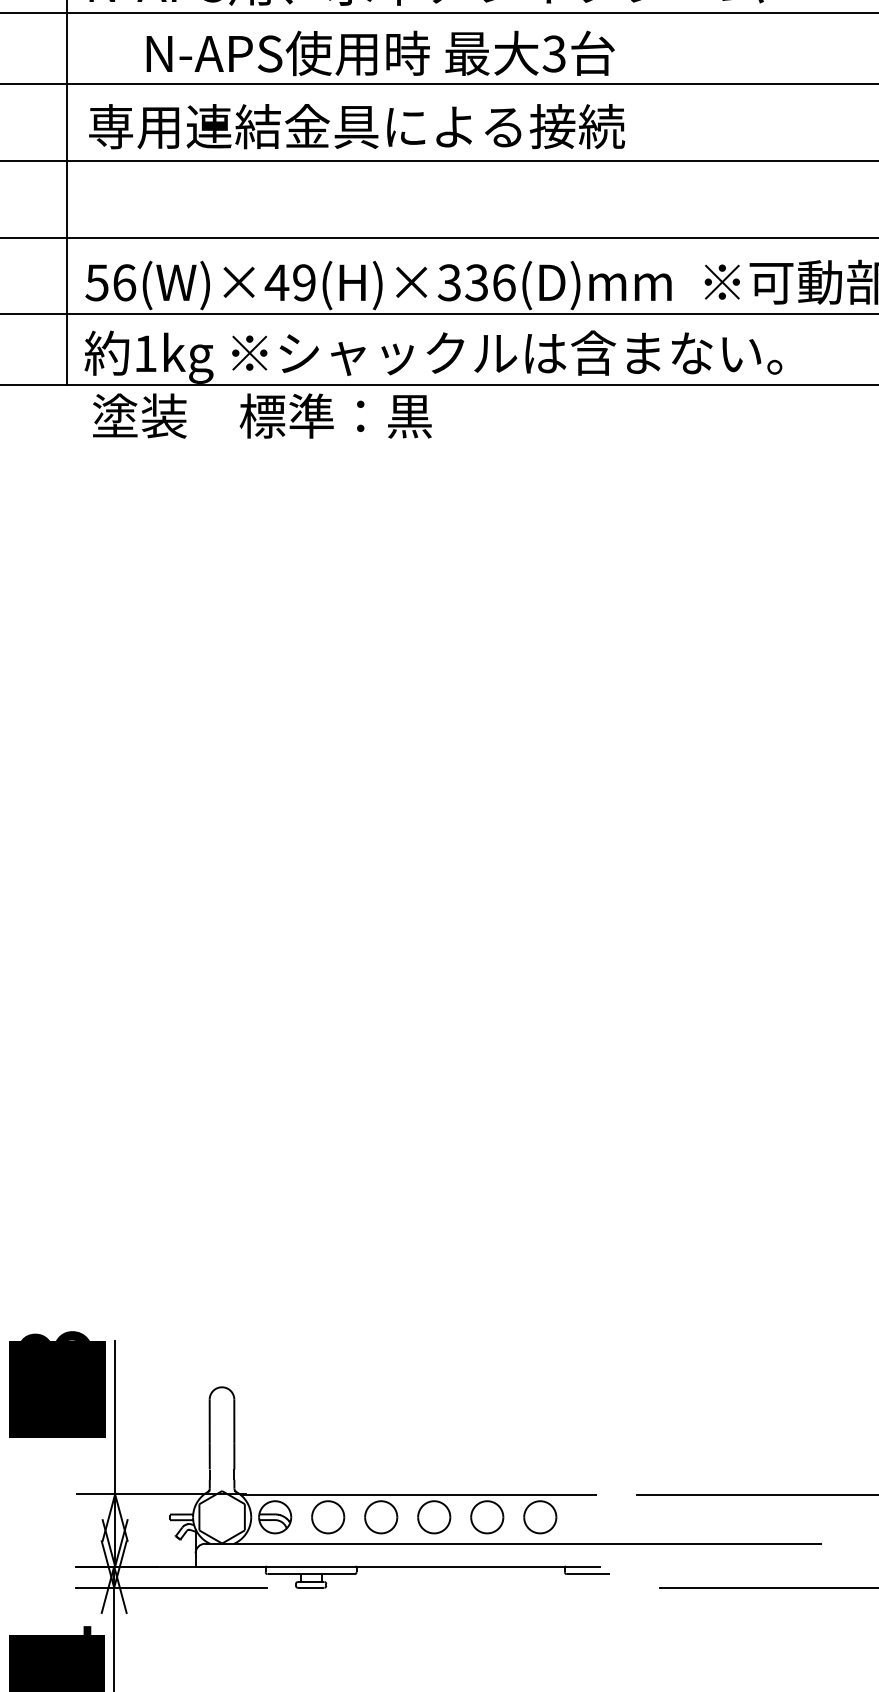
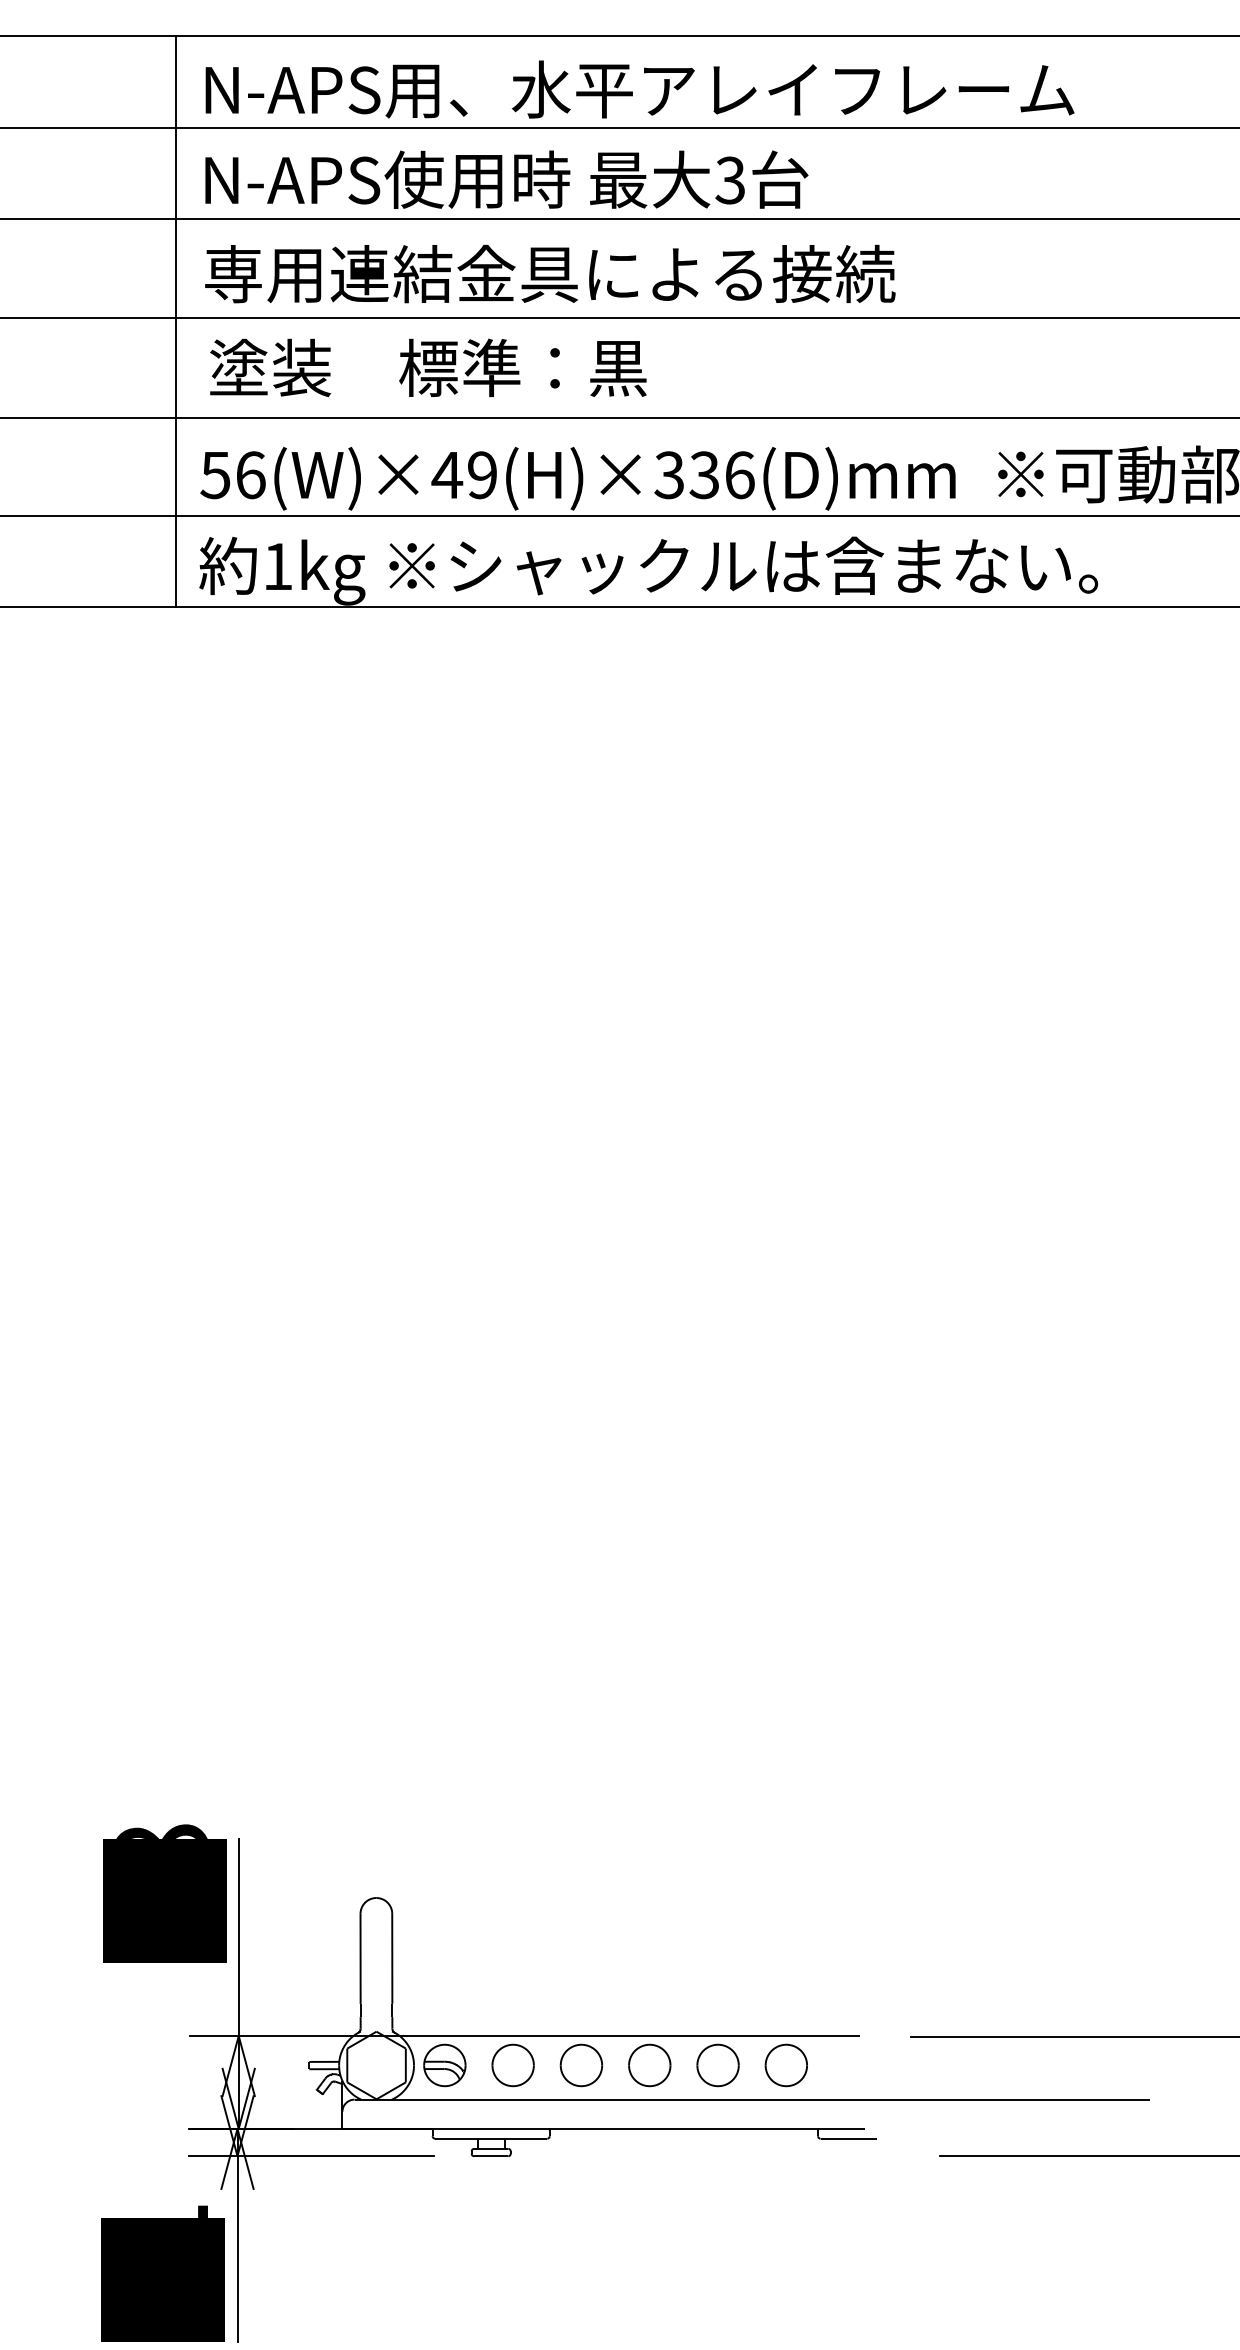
text: (380, 53) -> (506, 179), moved
text: (262, 415) -> (428, 367), moved
text: (55, 1335) -> (161, 1831), 33 -> 38

